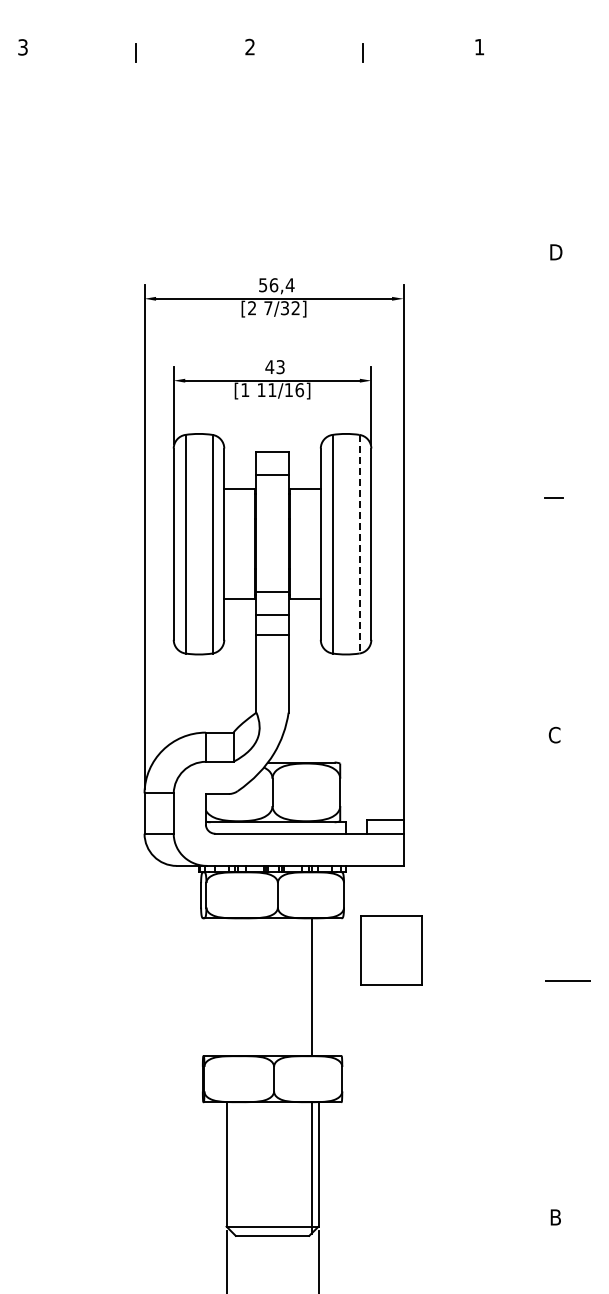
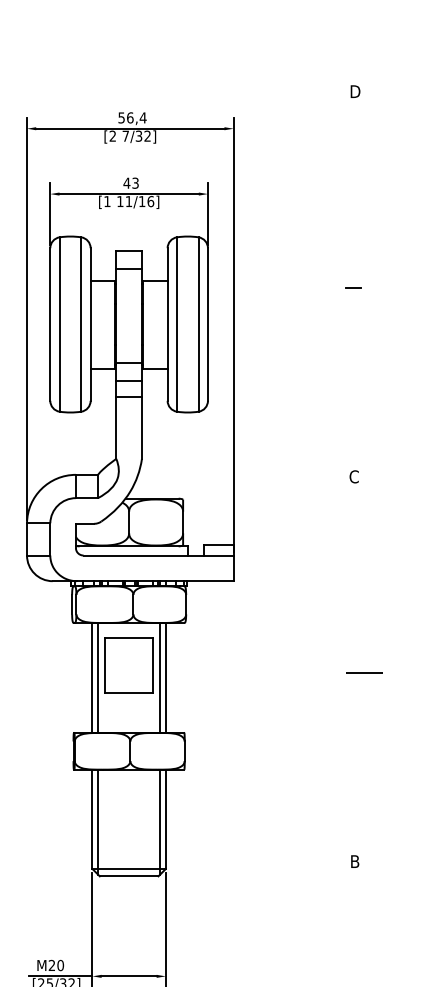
line: (359, 544) -> (198, 324), dashed -> solid
part: (391, 950) -> (129, 665), moved
line: (226, 987) -> (92, 678), added
line: (233, 987) -> (97, 678), added
line: (318, 987) -> (165, 678), added
line: (233, 1167) -> (97, 821), added

